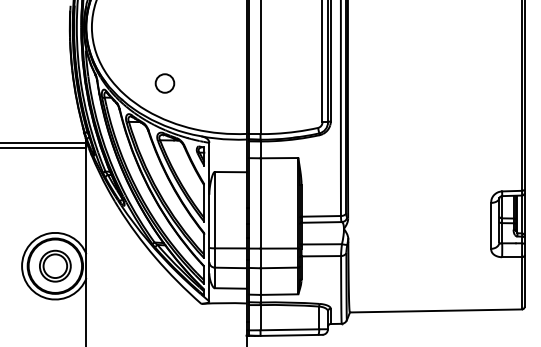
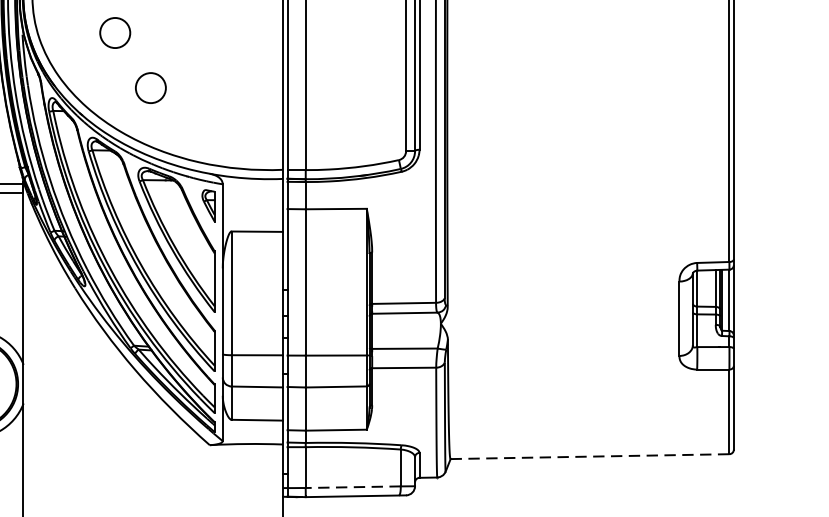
circle: (142, 49) -> (114, 32), added
line: (436, 310) -> (590, 455), solid -> dashed
line: (289, 329) -> (352, 486), solid -> dashed

